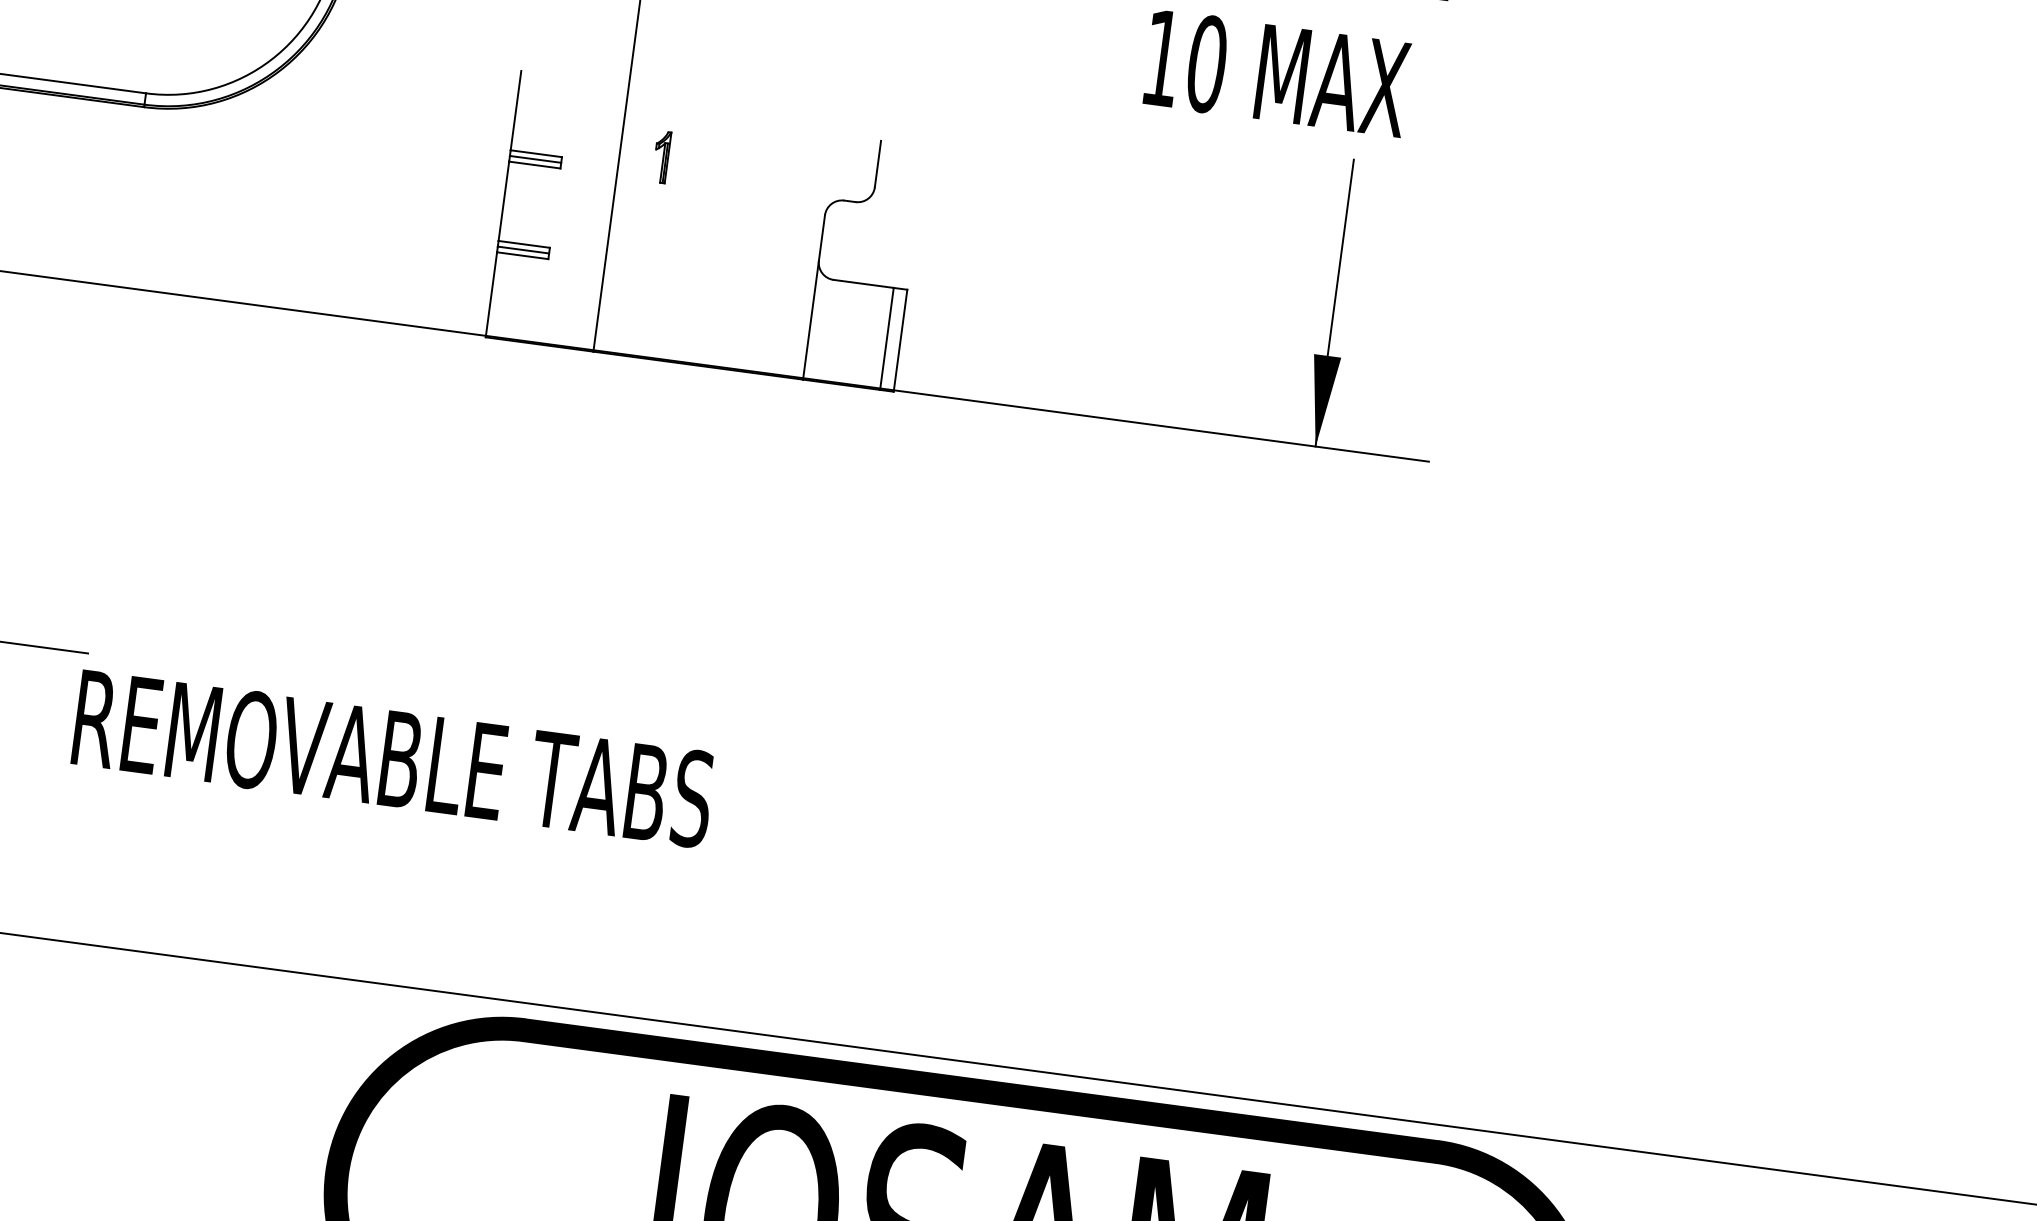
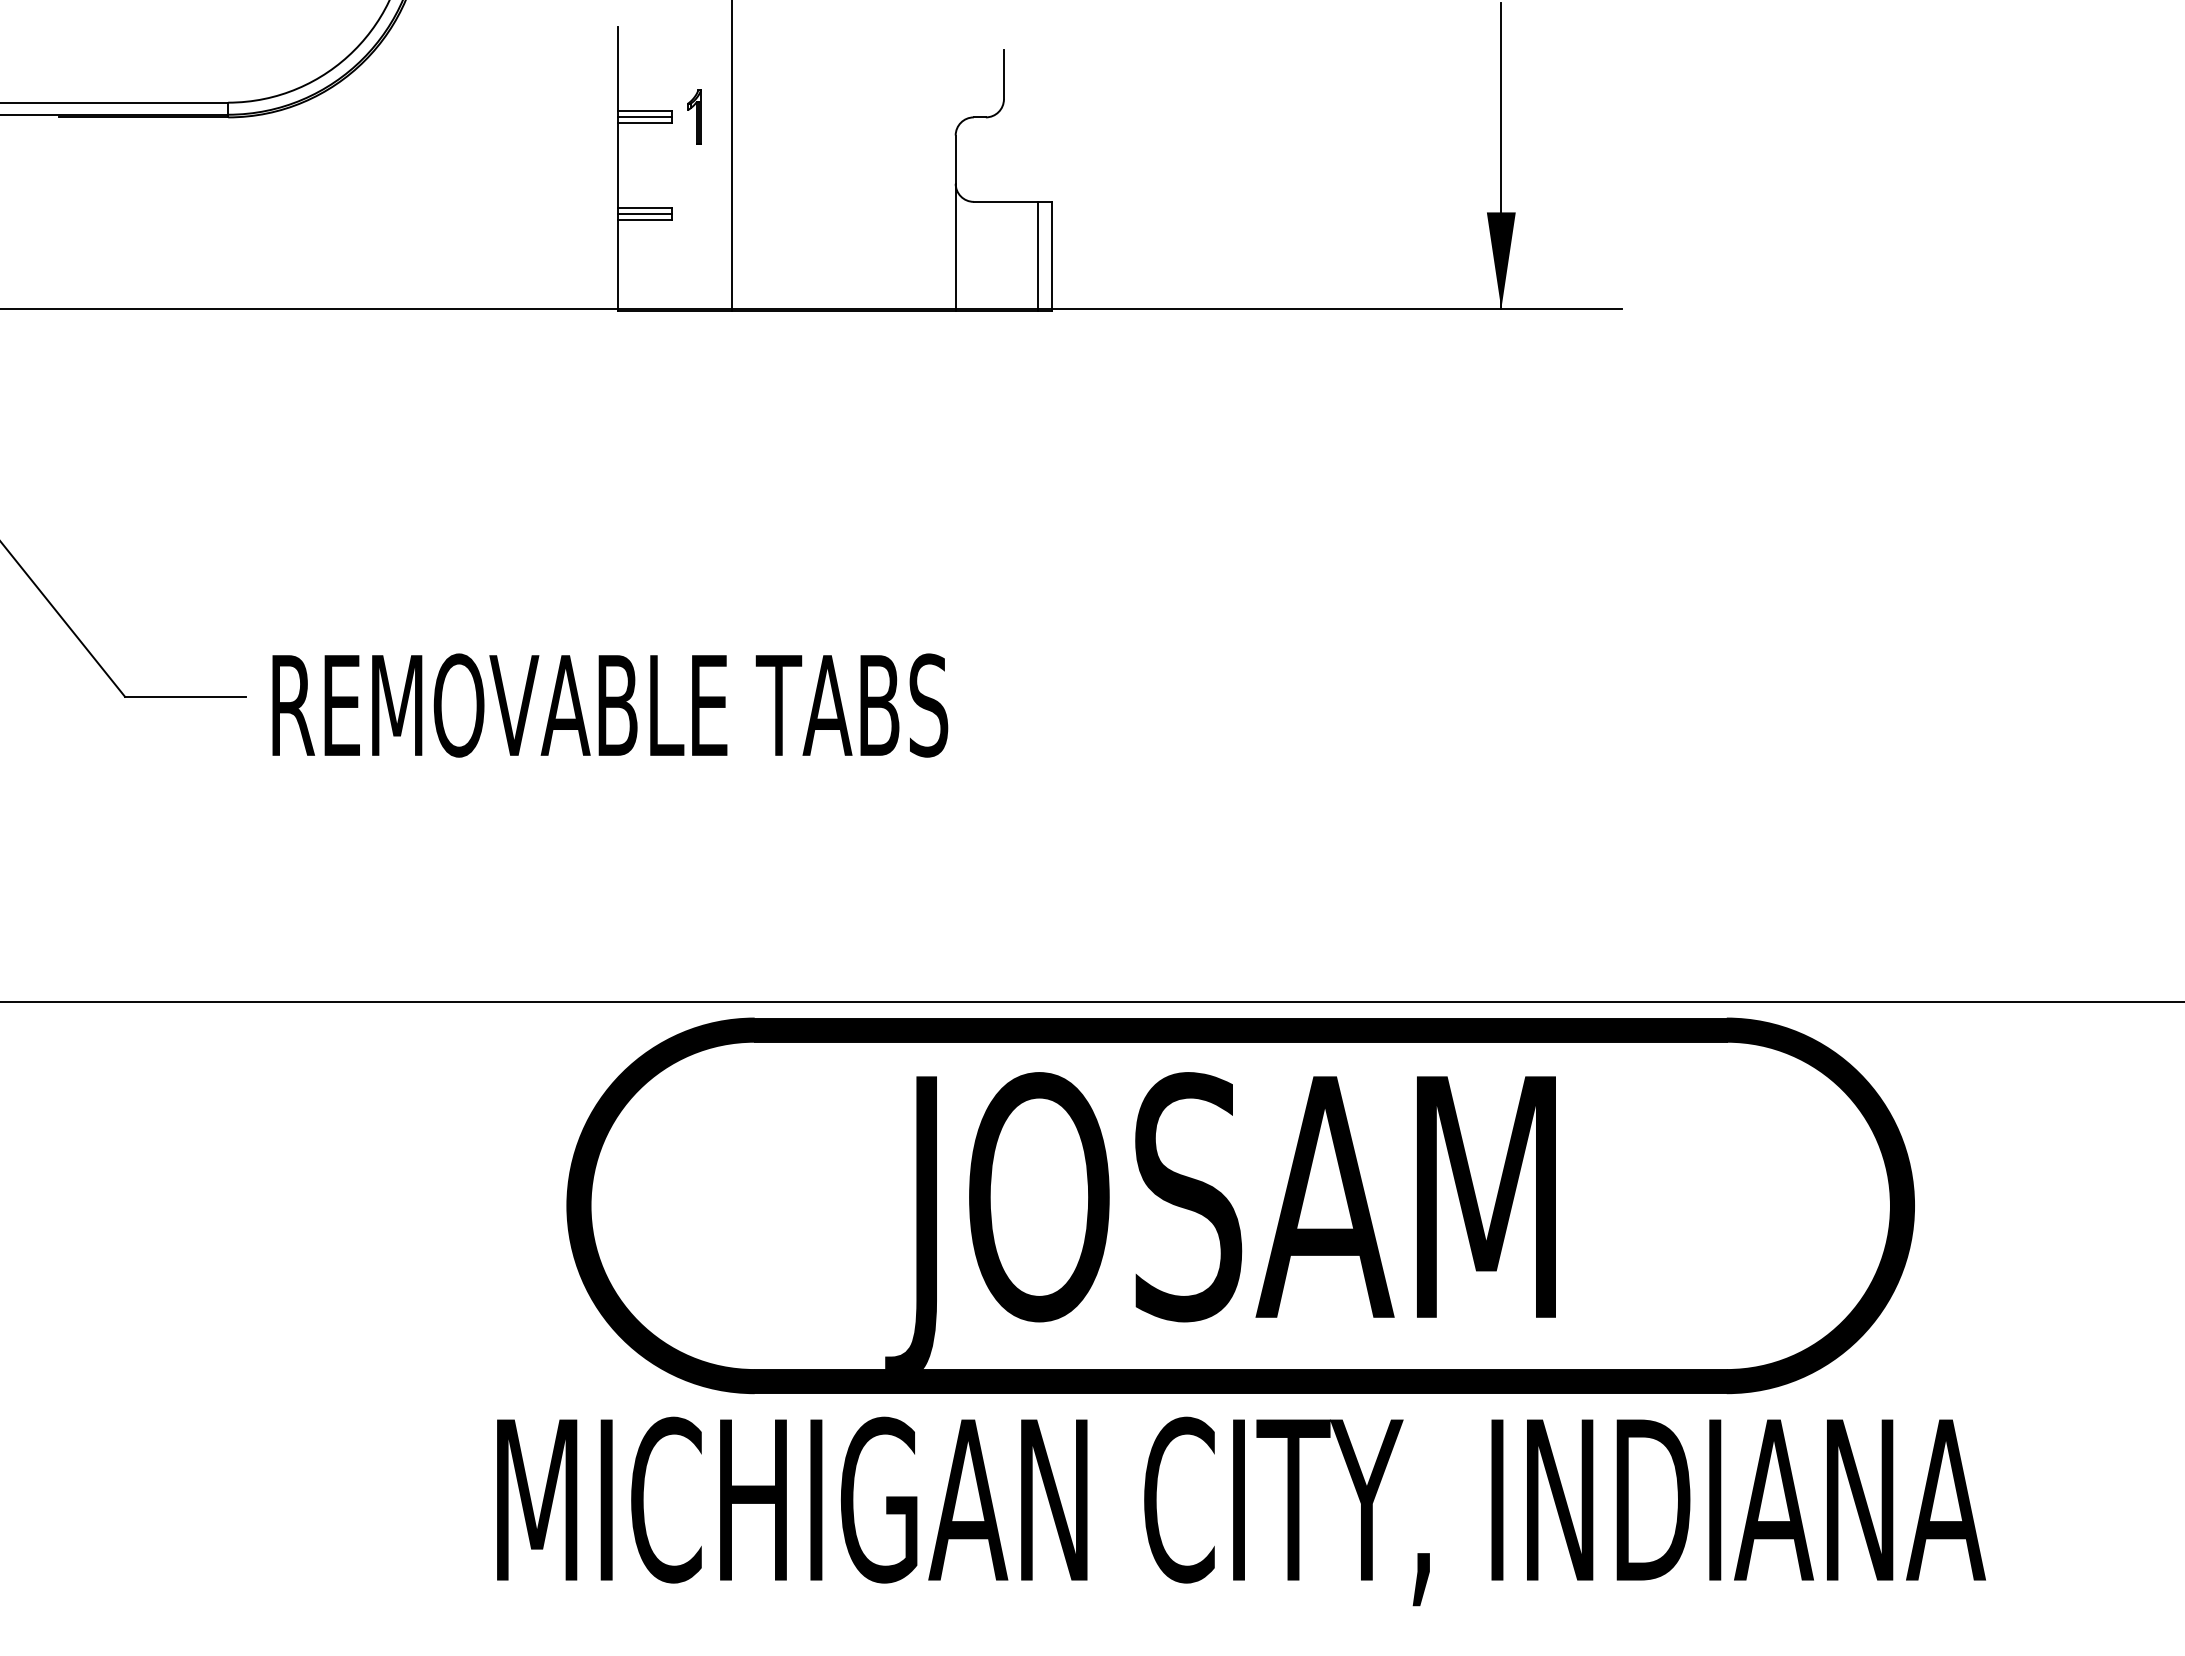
part: (661, 156) -> (694, 116), moved
text: (393, 758) -> (610, 705), moved

